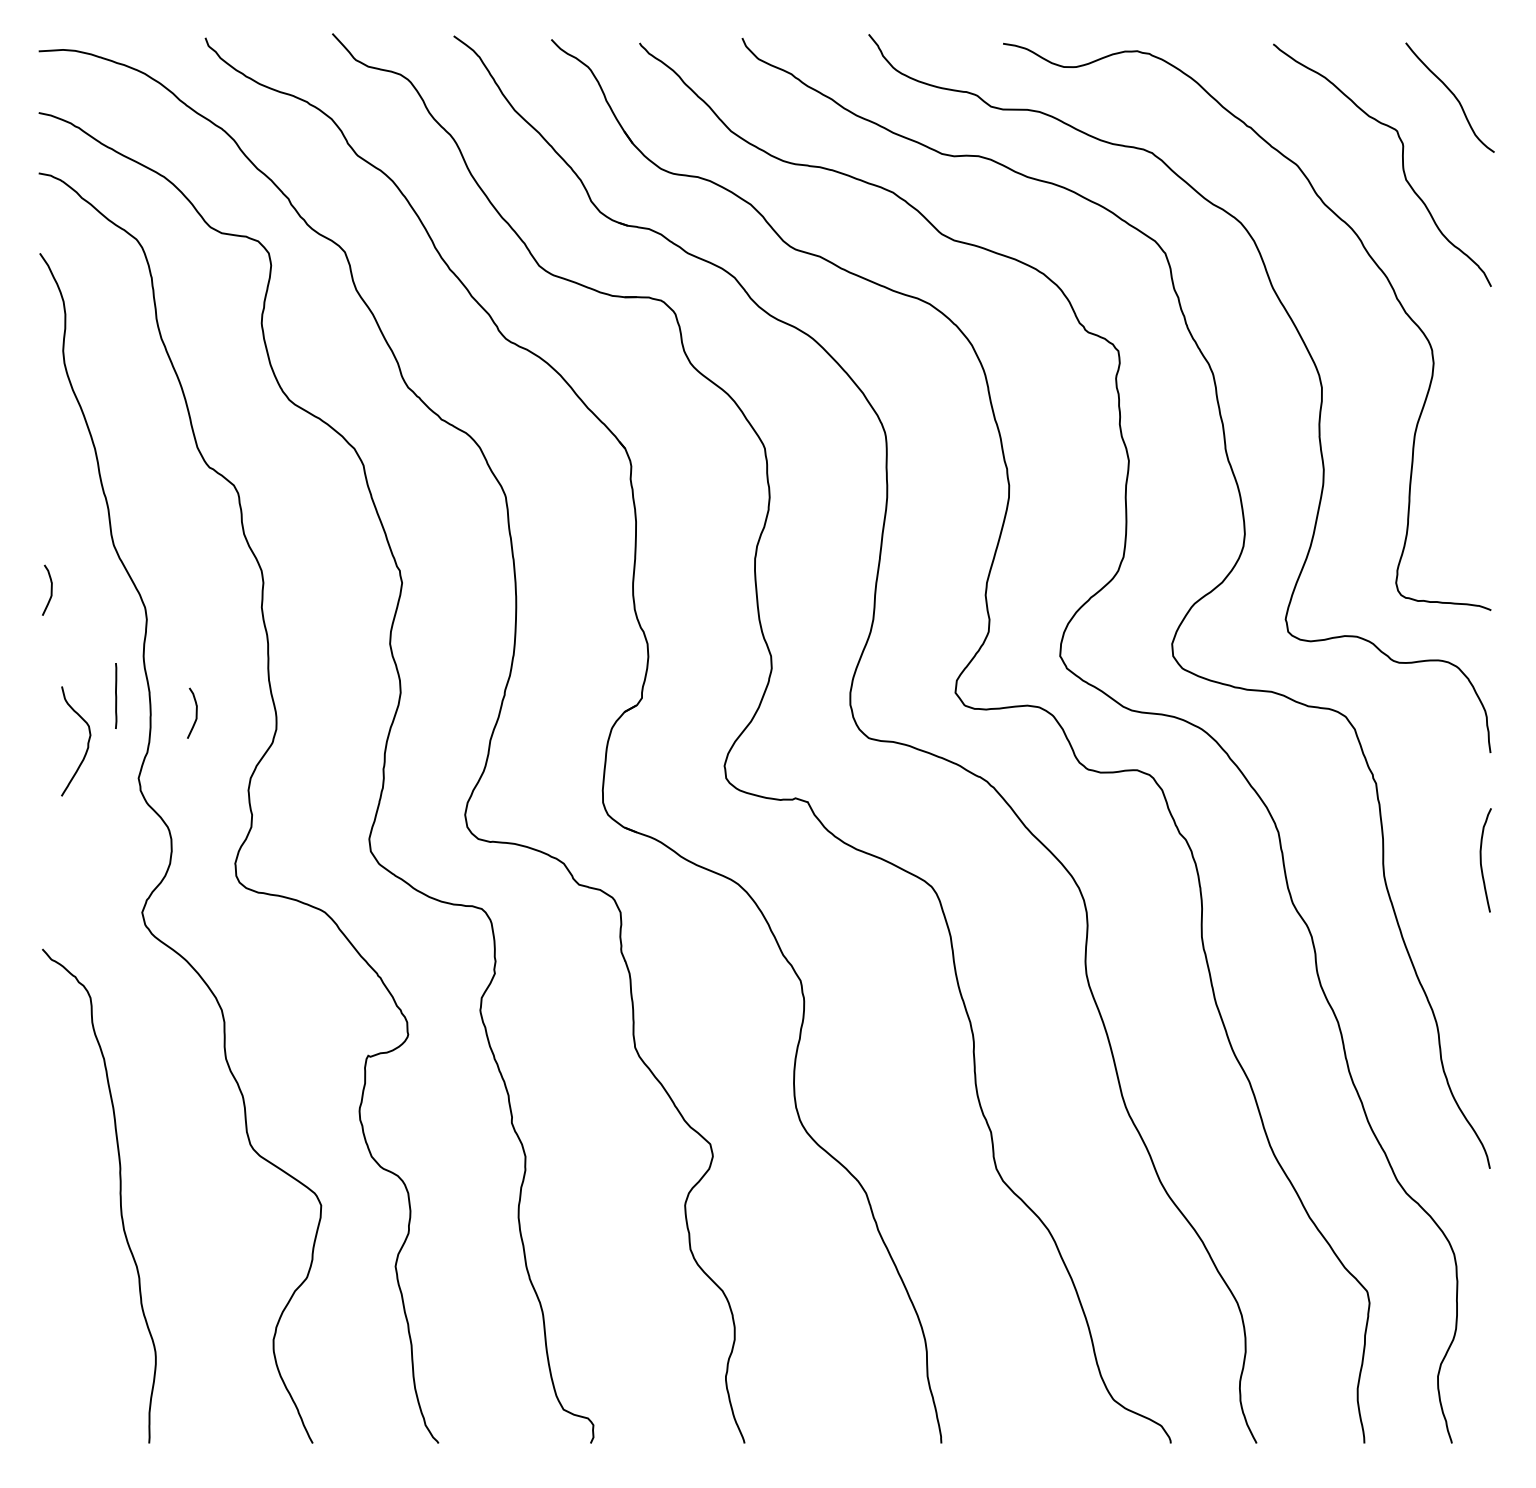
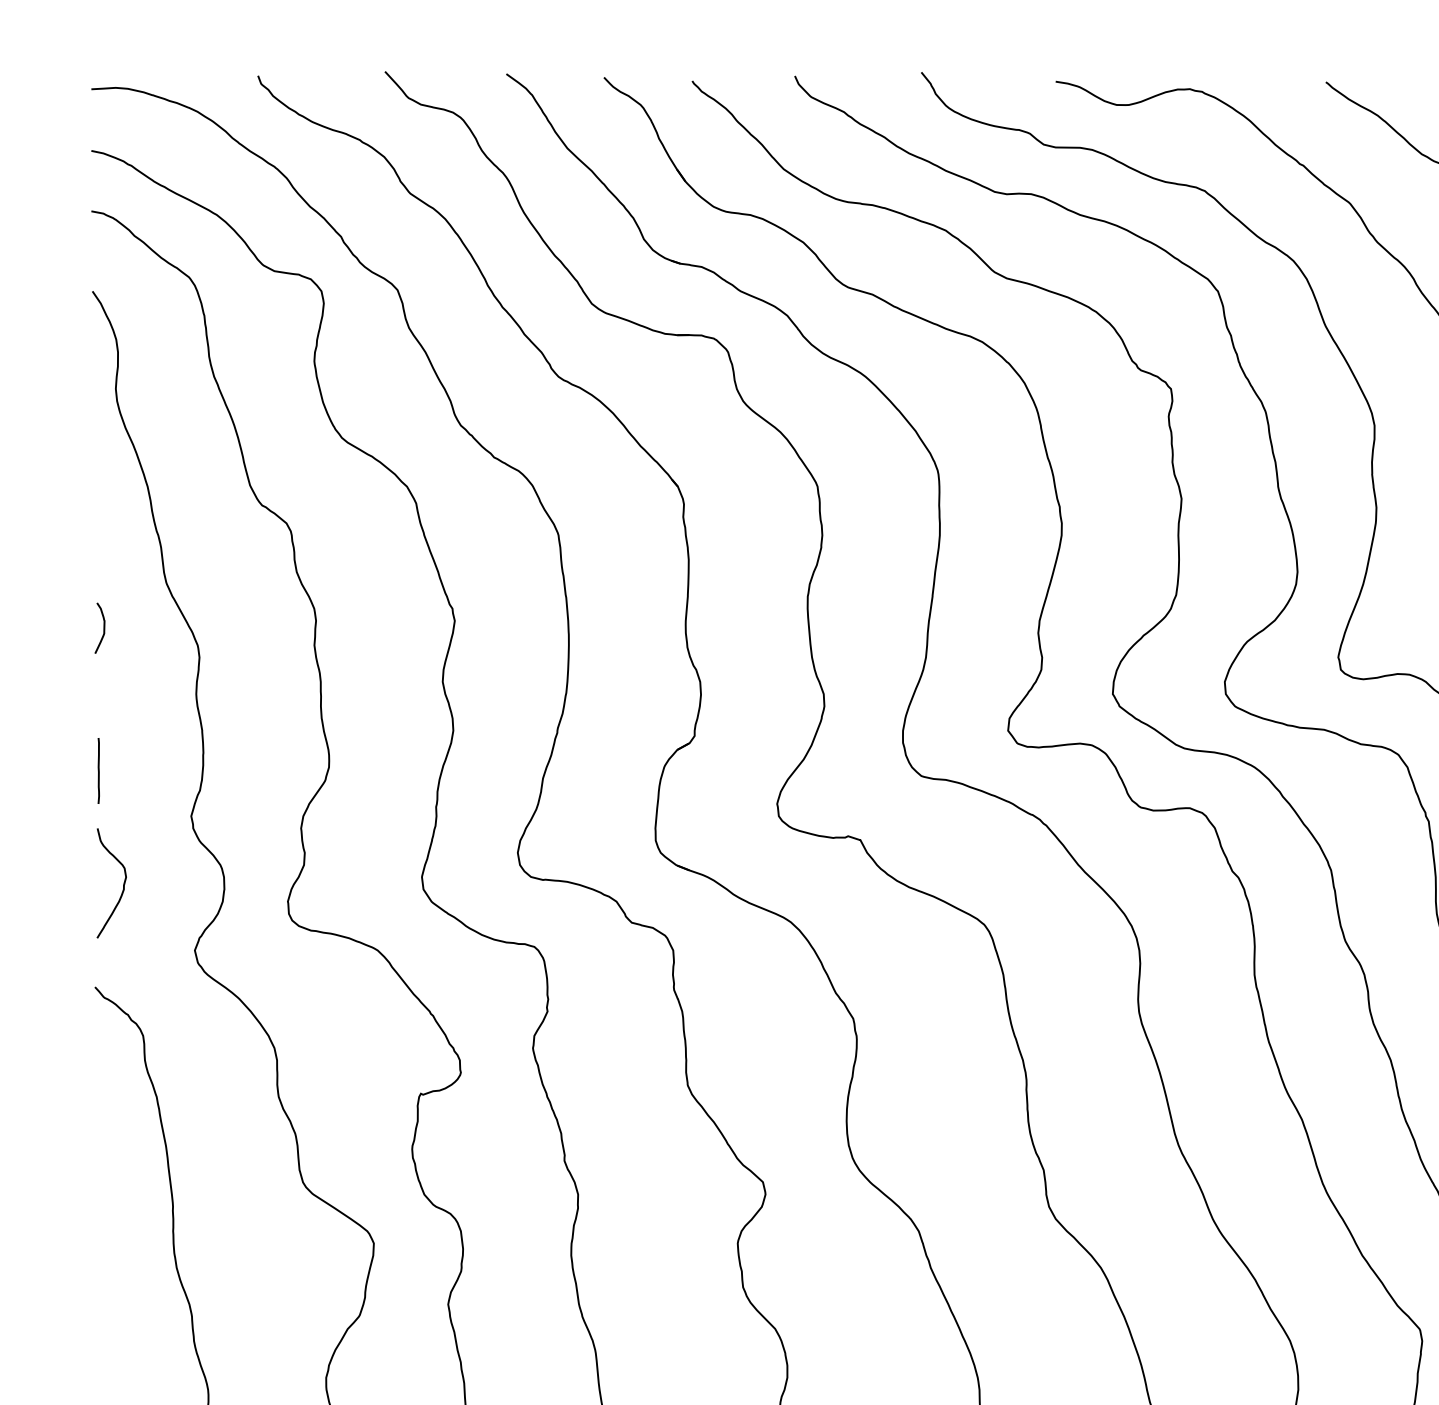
line: (116, 695) -> (99, 770), moved
curve: (195, 712) -> (248, 750), removed
curve: (87, 741) -> (123, 883), moved

